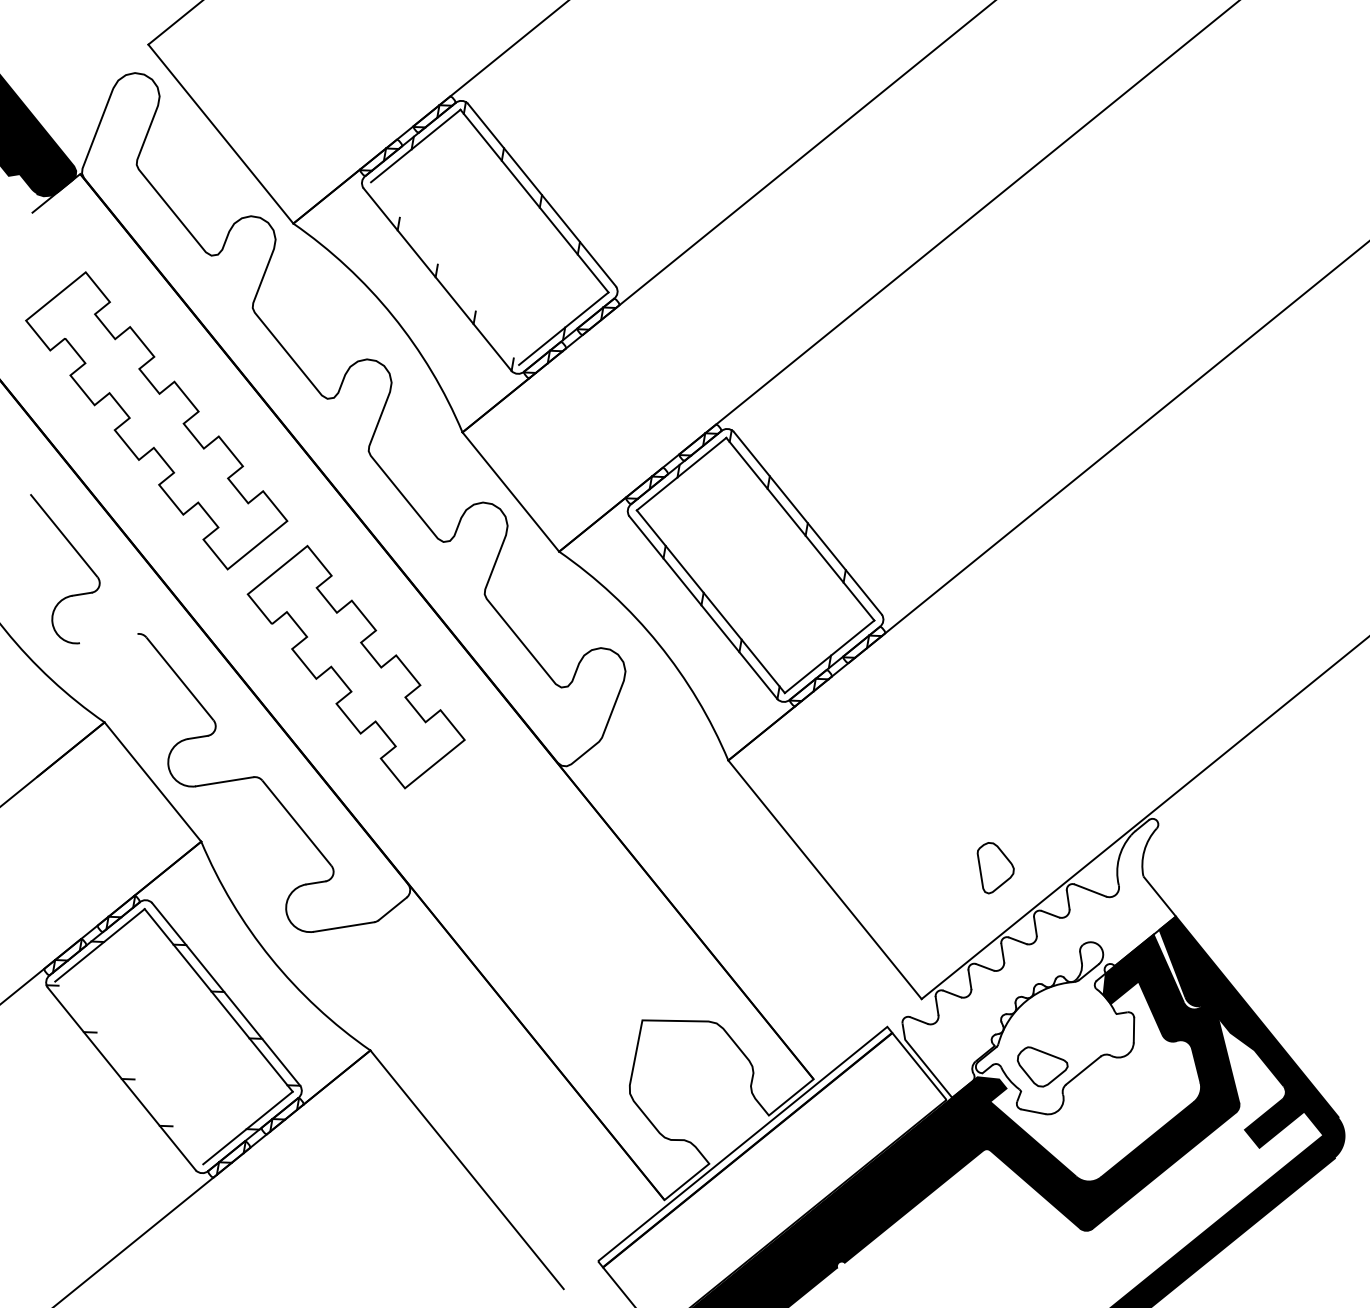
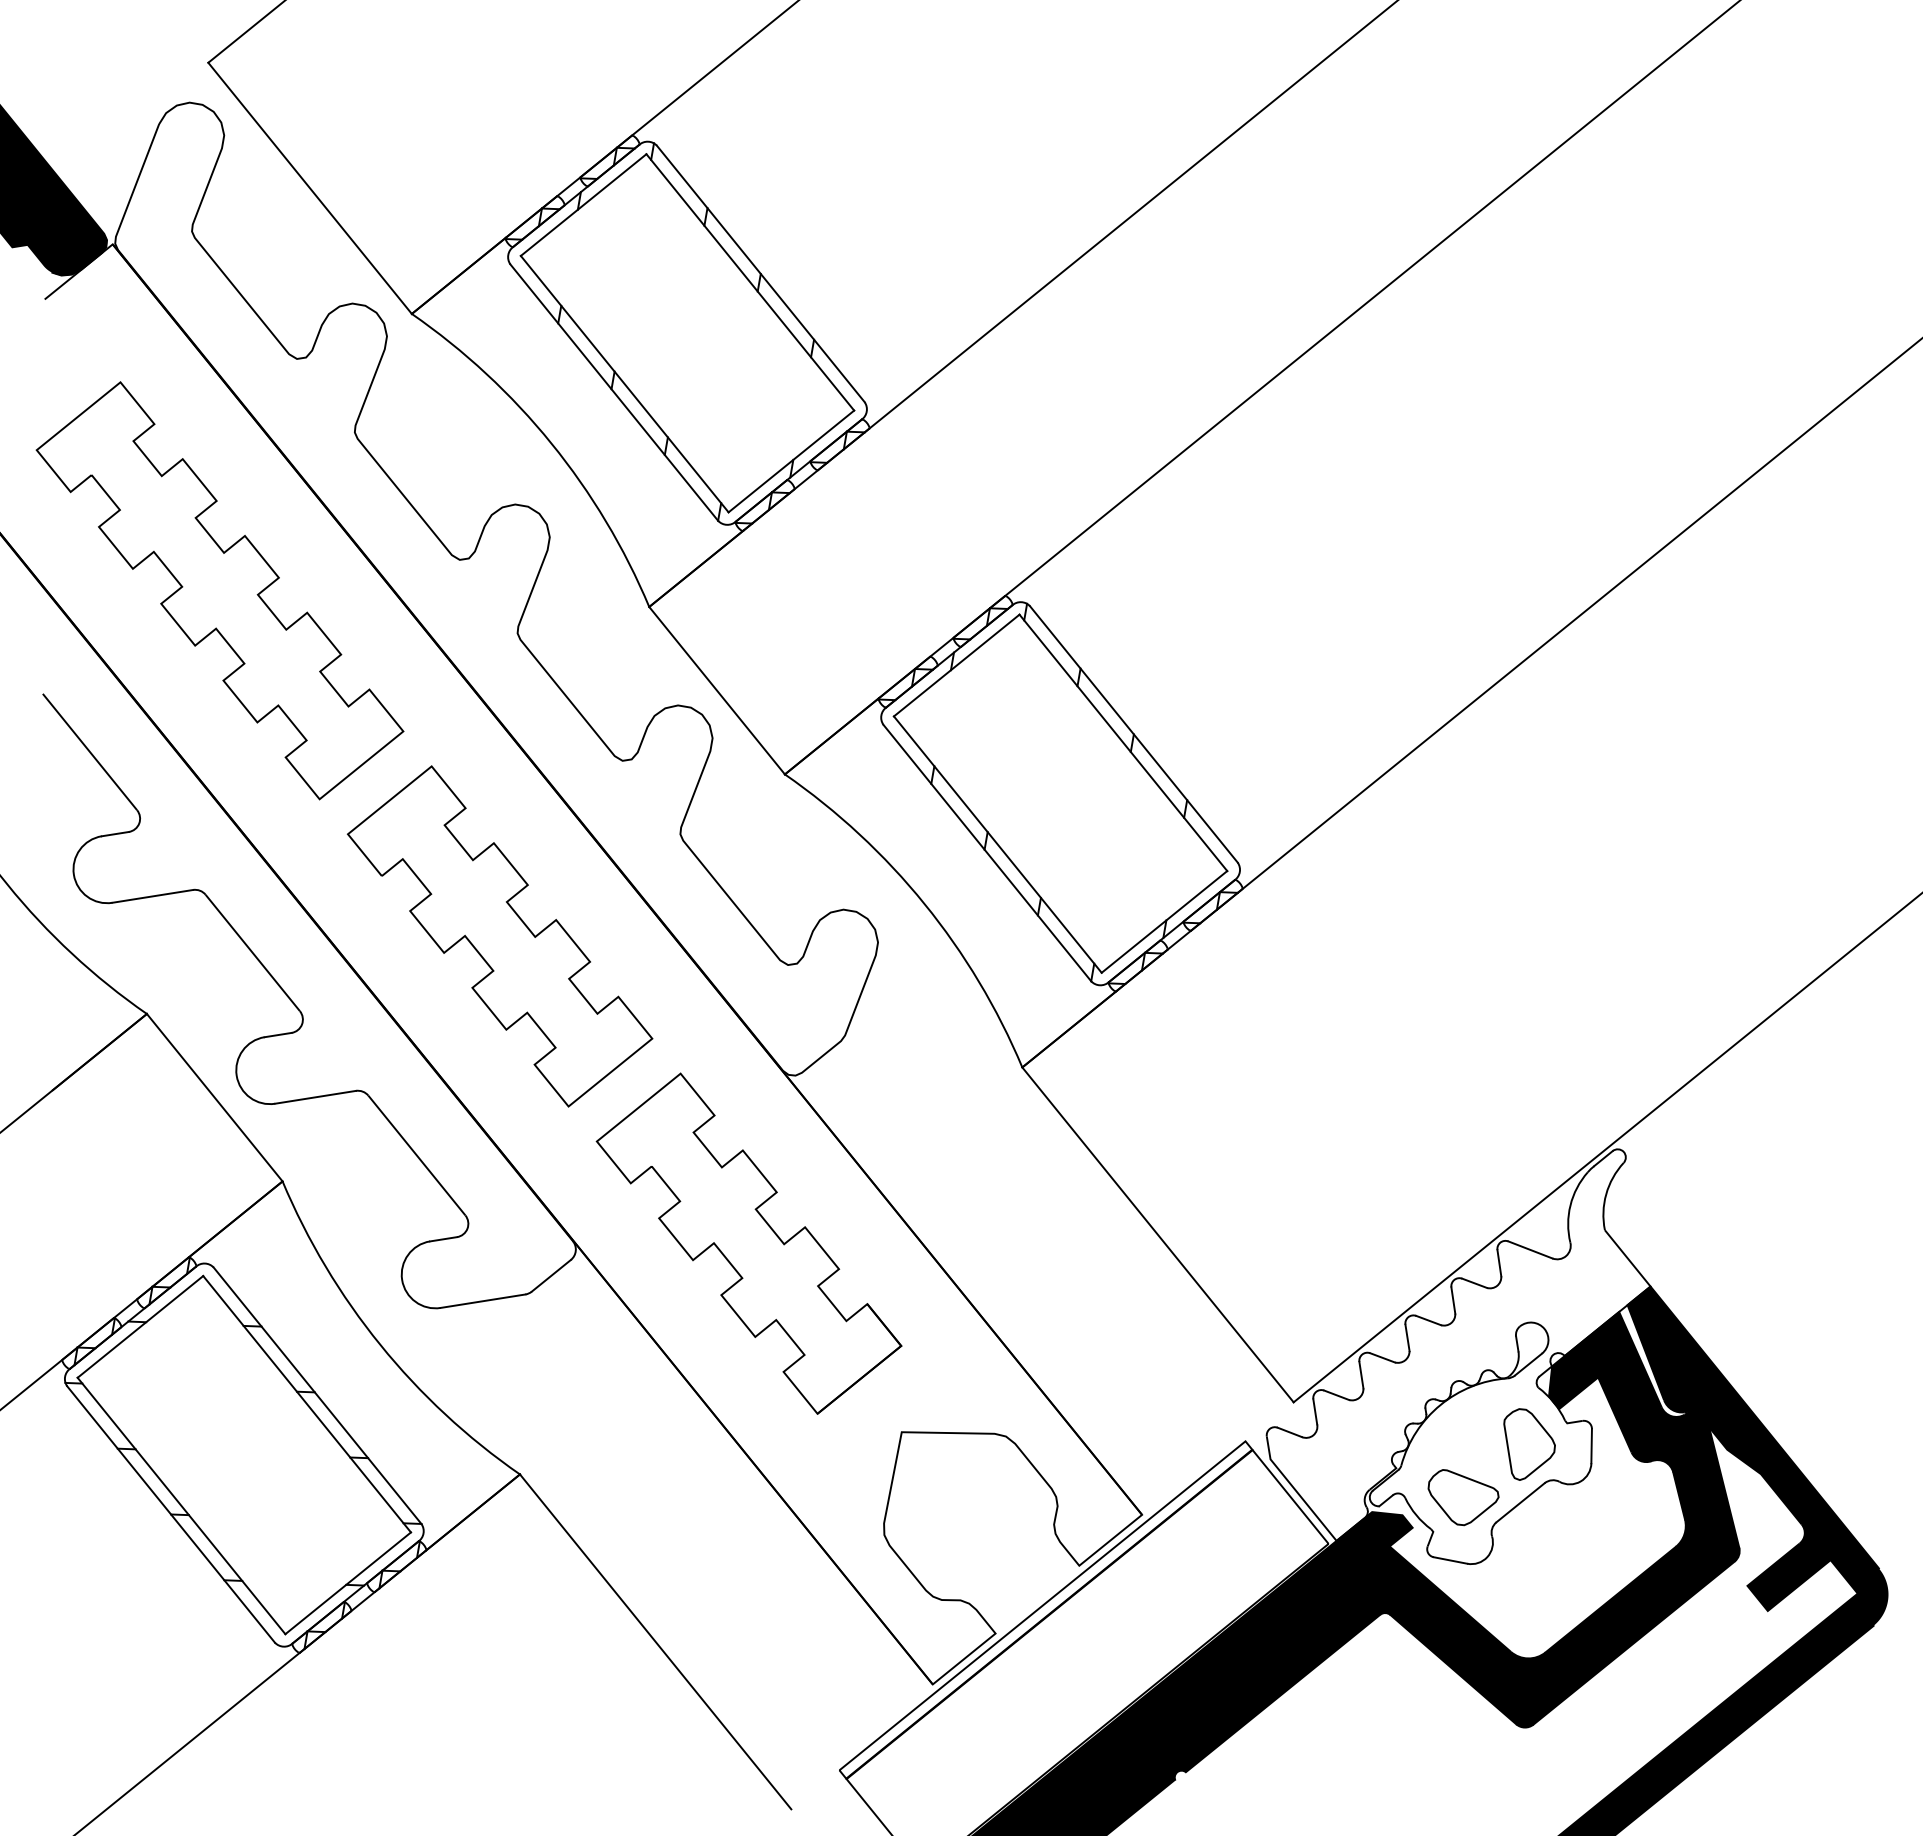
line: (445, 273) -> (625, 383), added
line: (108, 638) -> (152, 896), added
part: (995, 868) -> (1529, 1445), moved
part: (533, 886) -> (748, 1244), added
line: (129, 1072) -> (181, 1505), added

